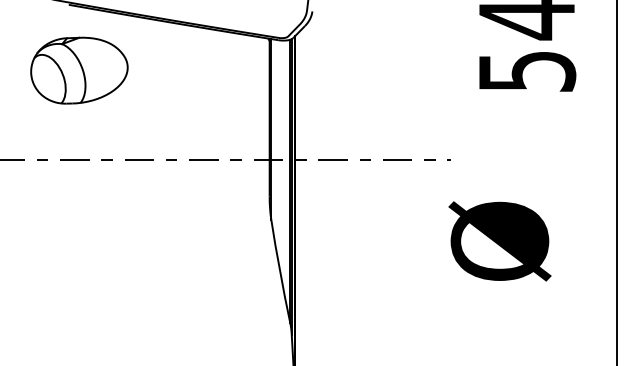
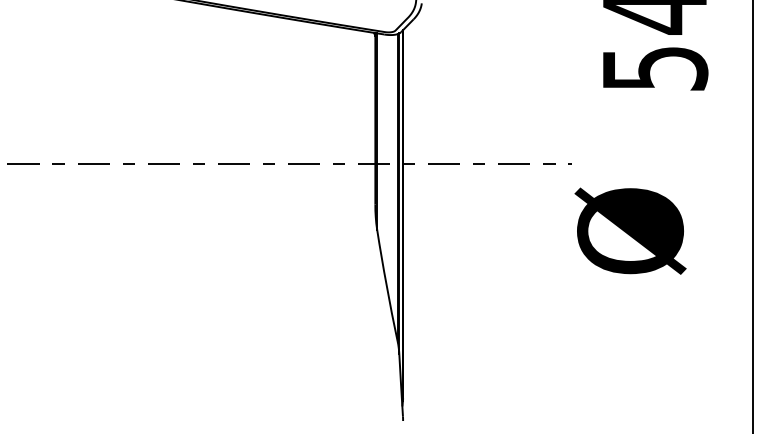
part: (79, 70) -> (168, 67), removed
text: (499, 240) -> (630, 230), moved

